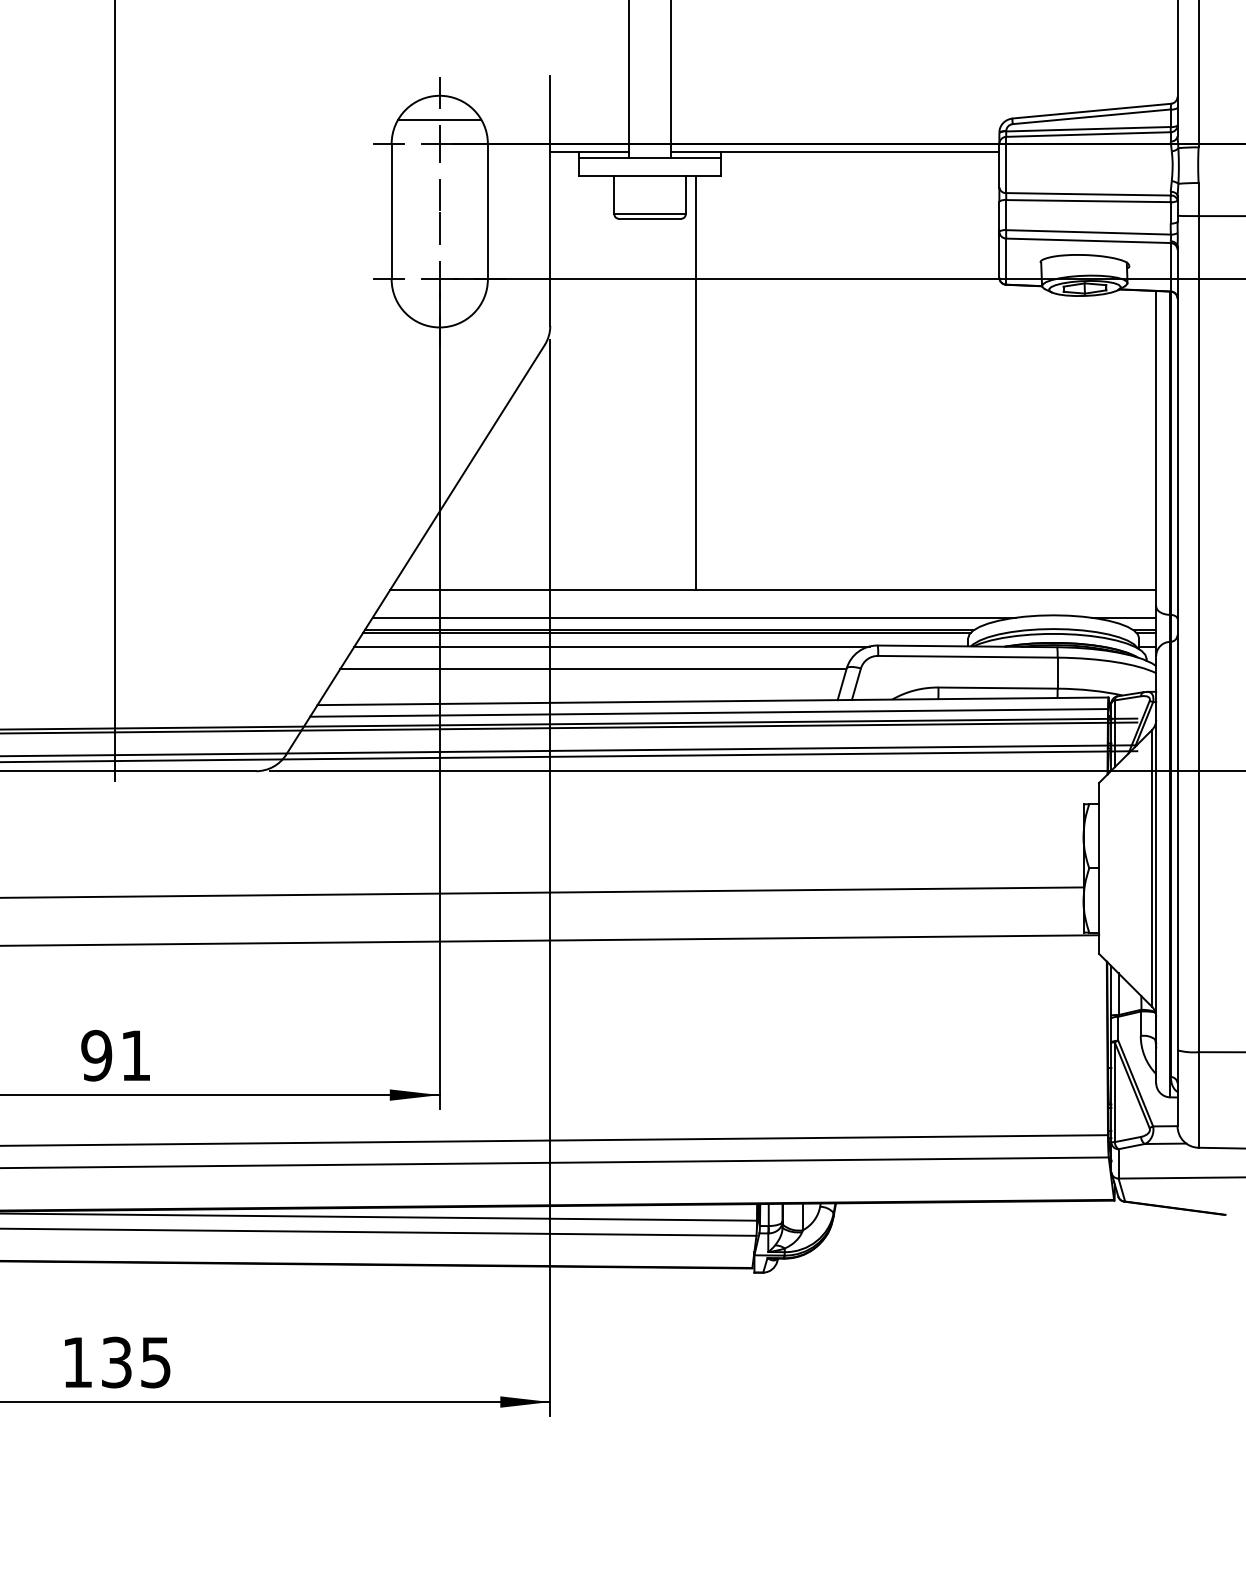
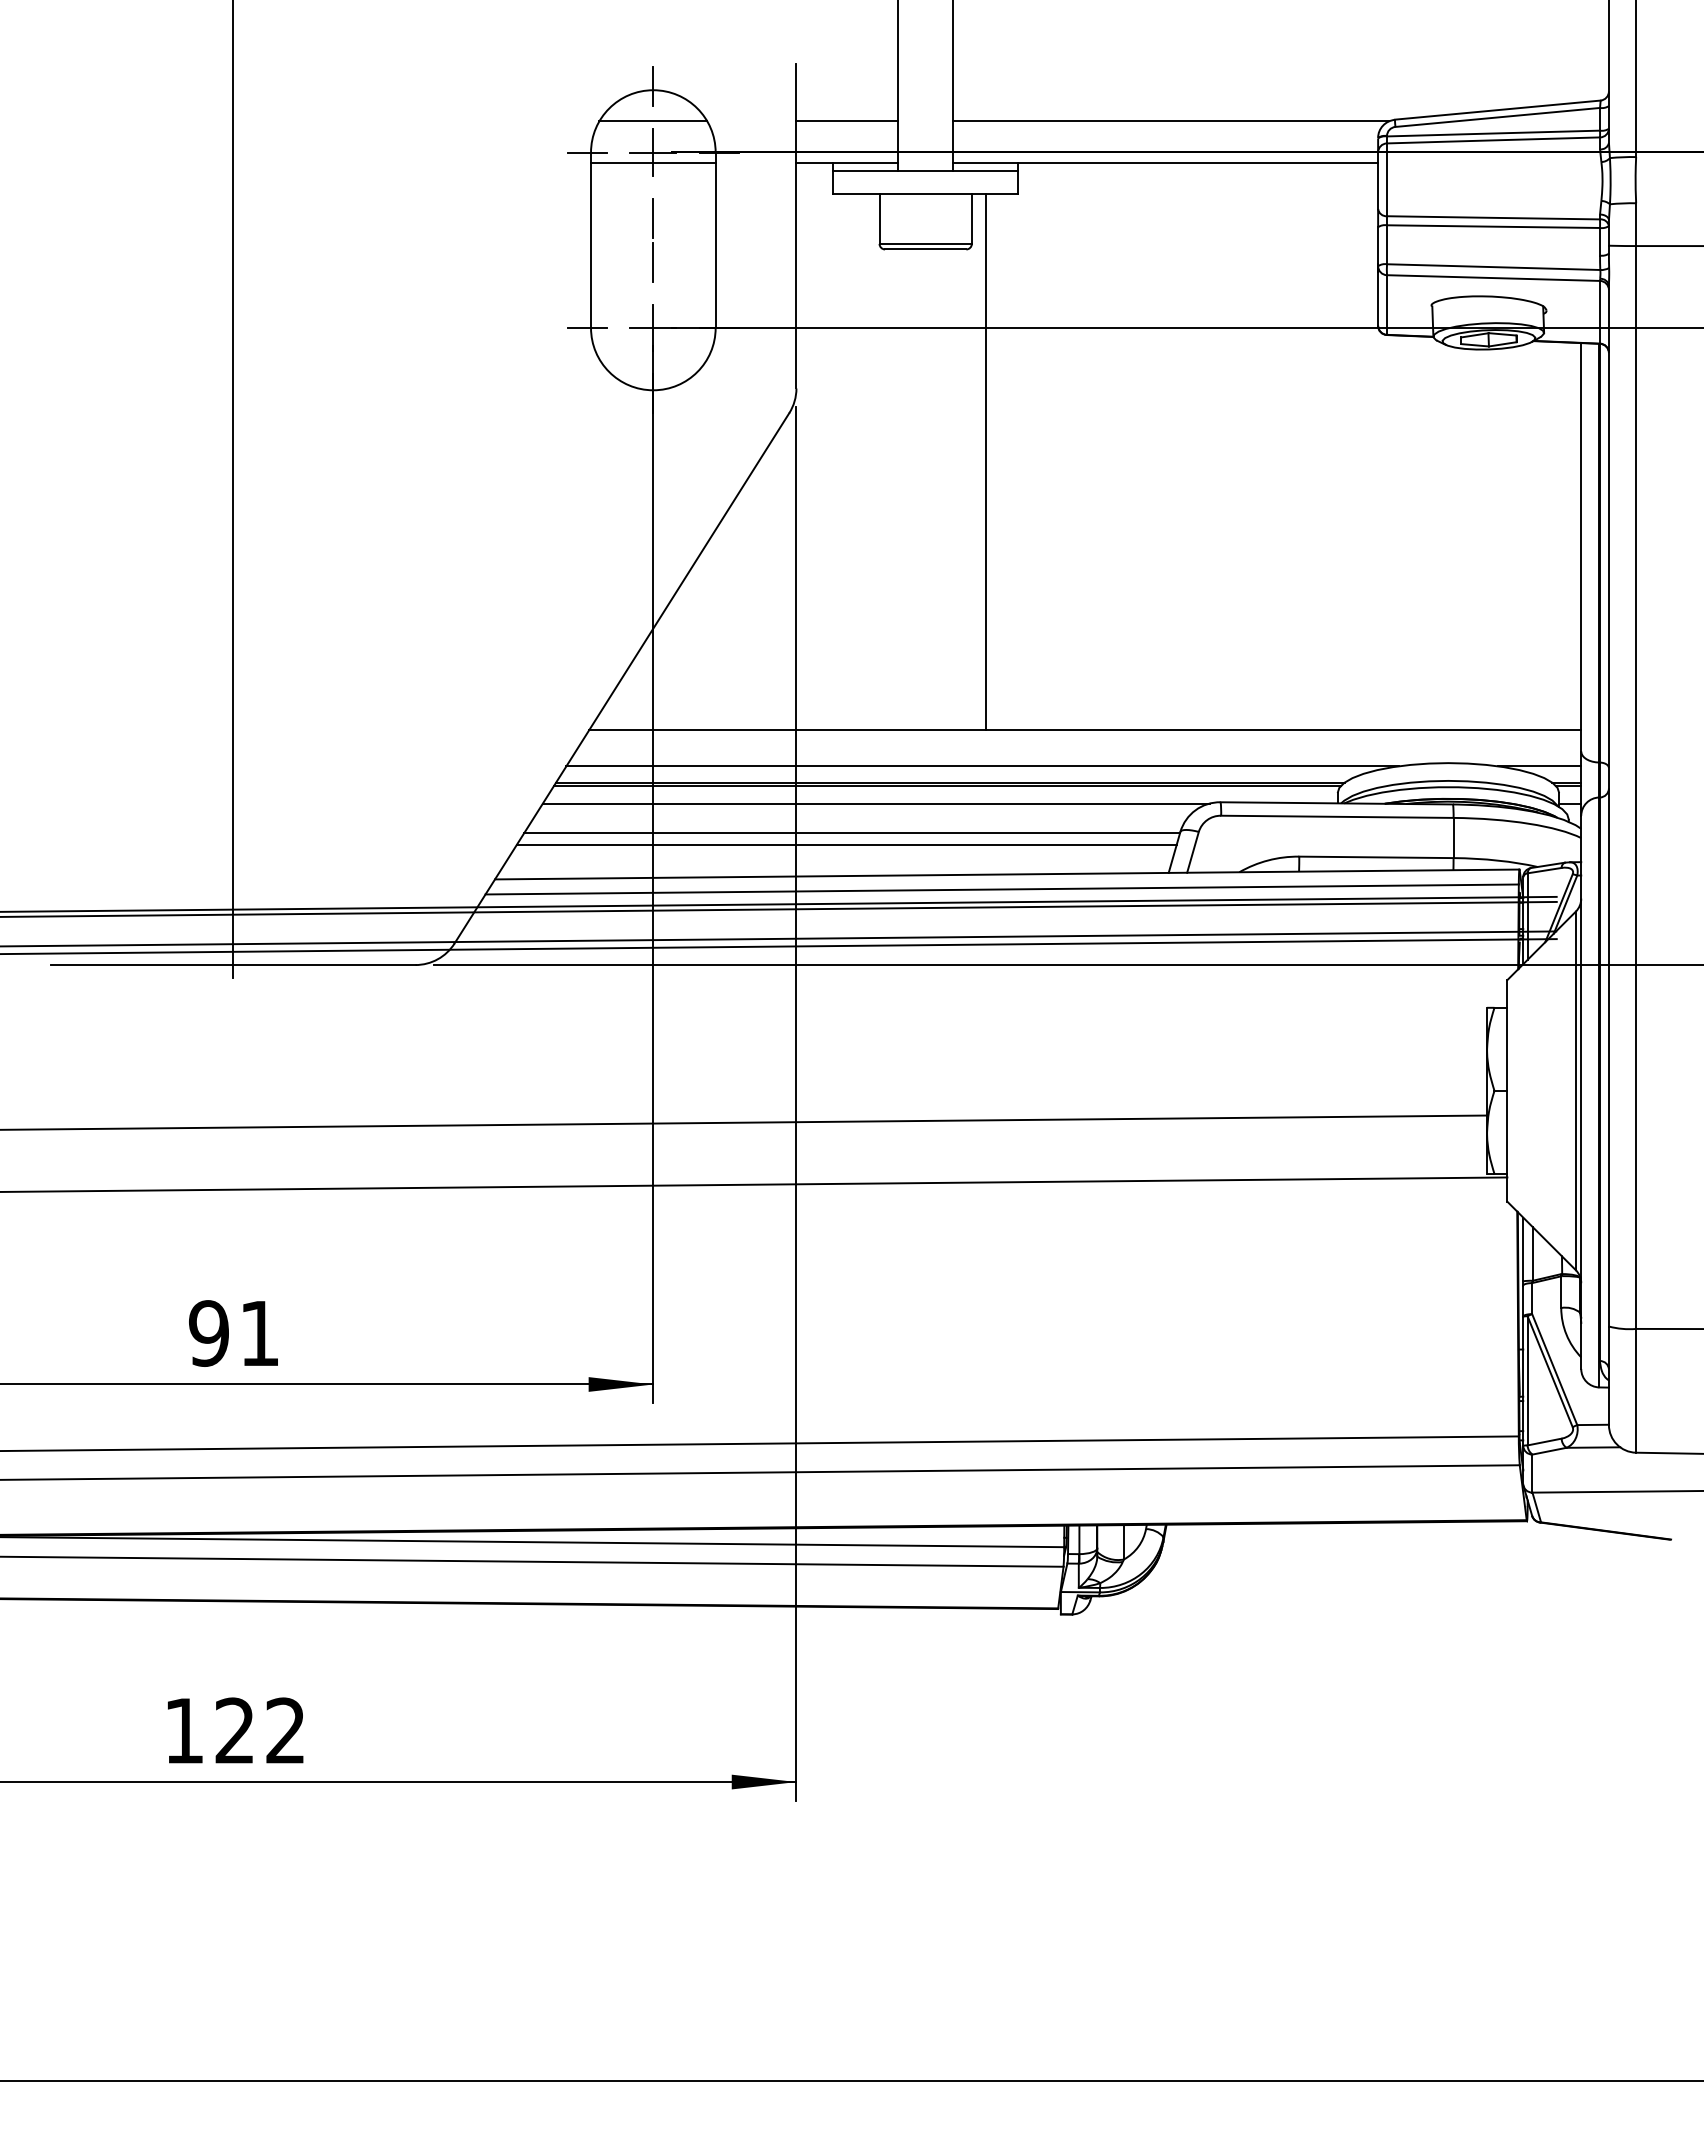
line: (589, 119) -> (847, 121), added
line: (839, 119) -> (1170, 121), added
line: (439, 152) -> (653, 163), added
line: (588, 678) -> (846, 844), added
text: (135, 1362) -> (259, 1730), 135 -> 122

